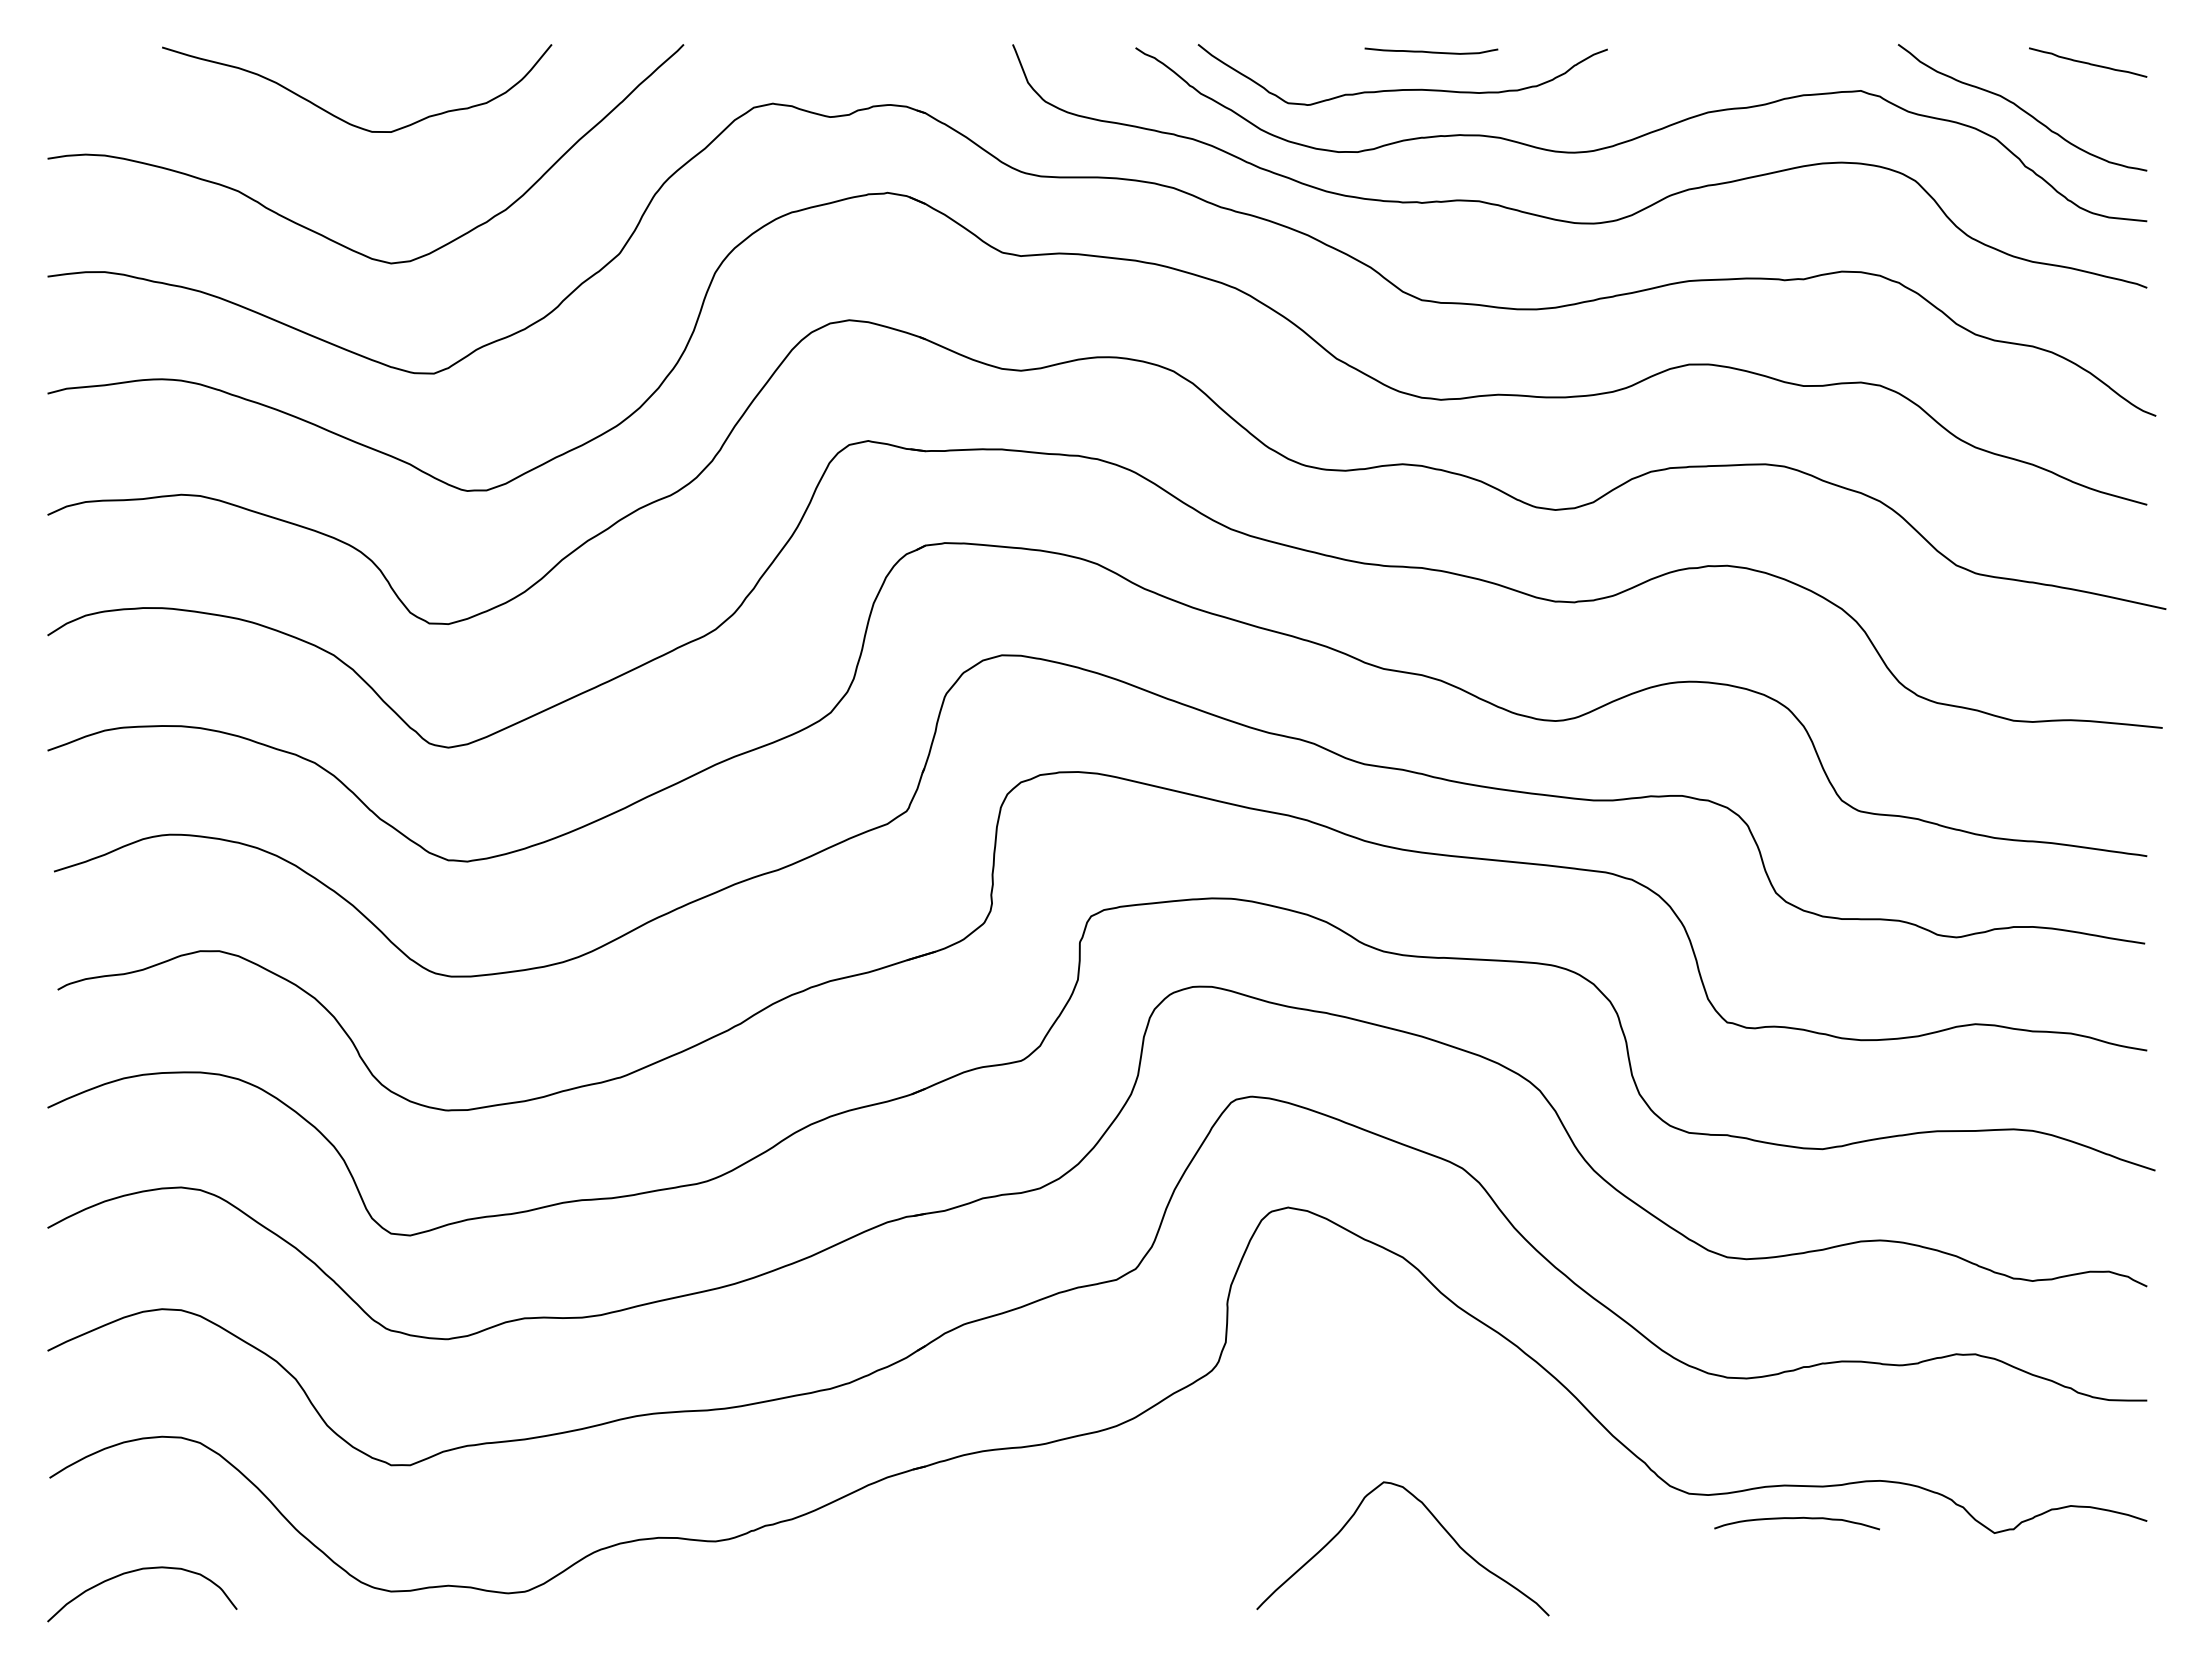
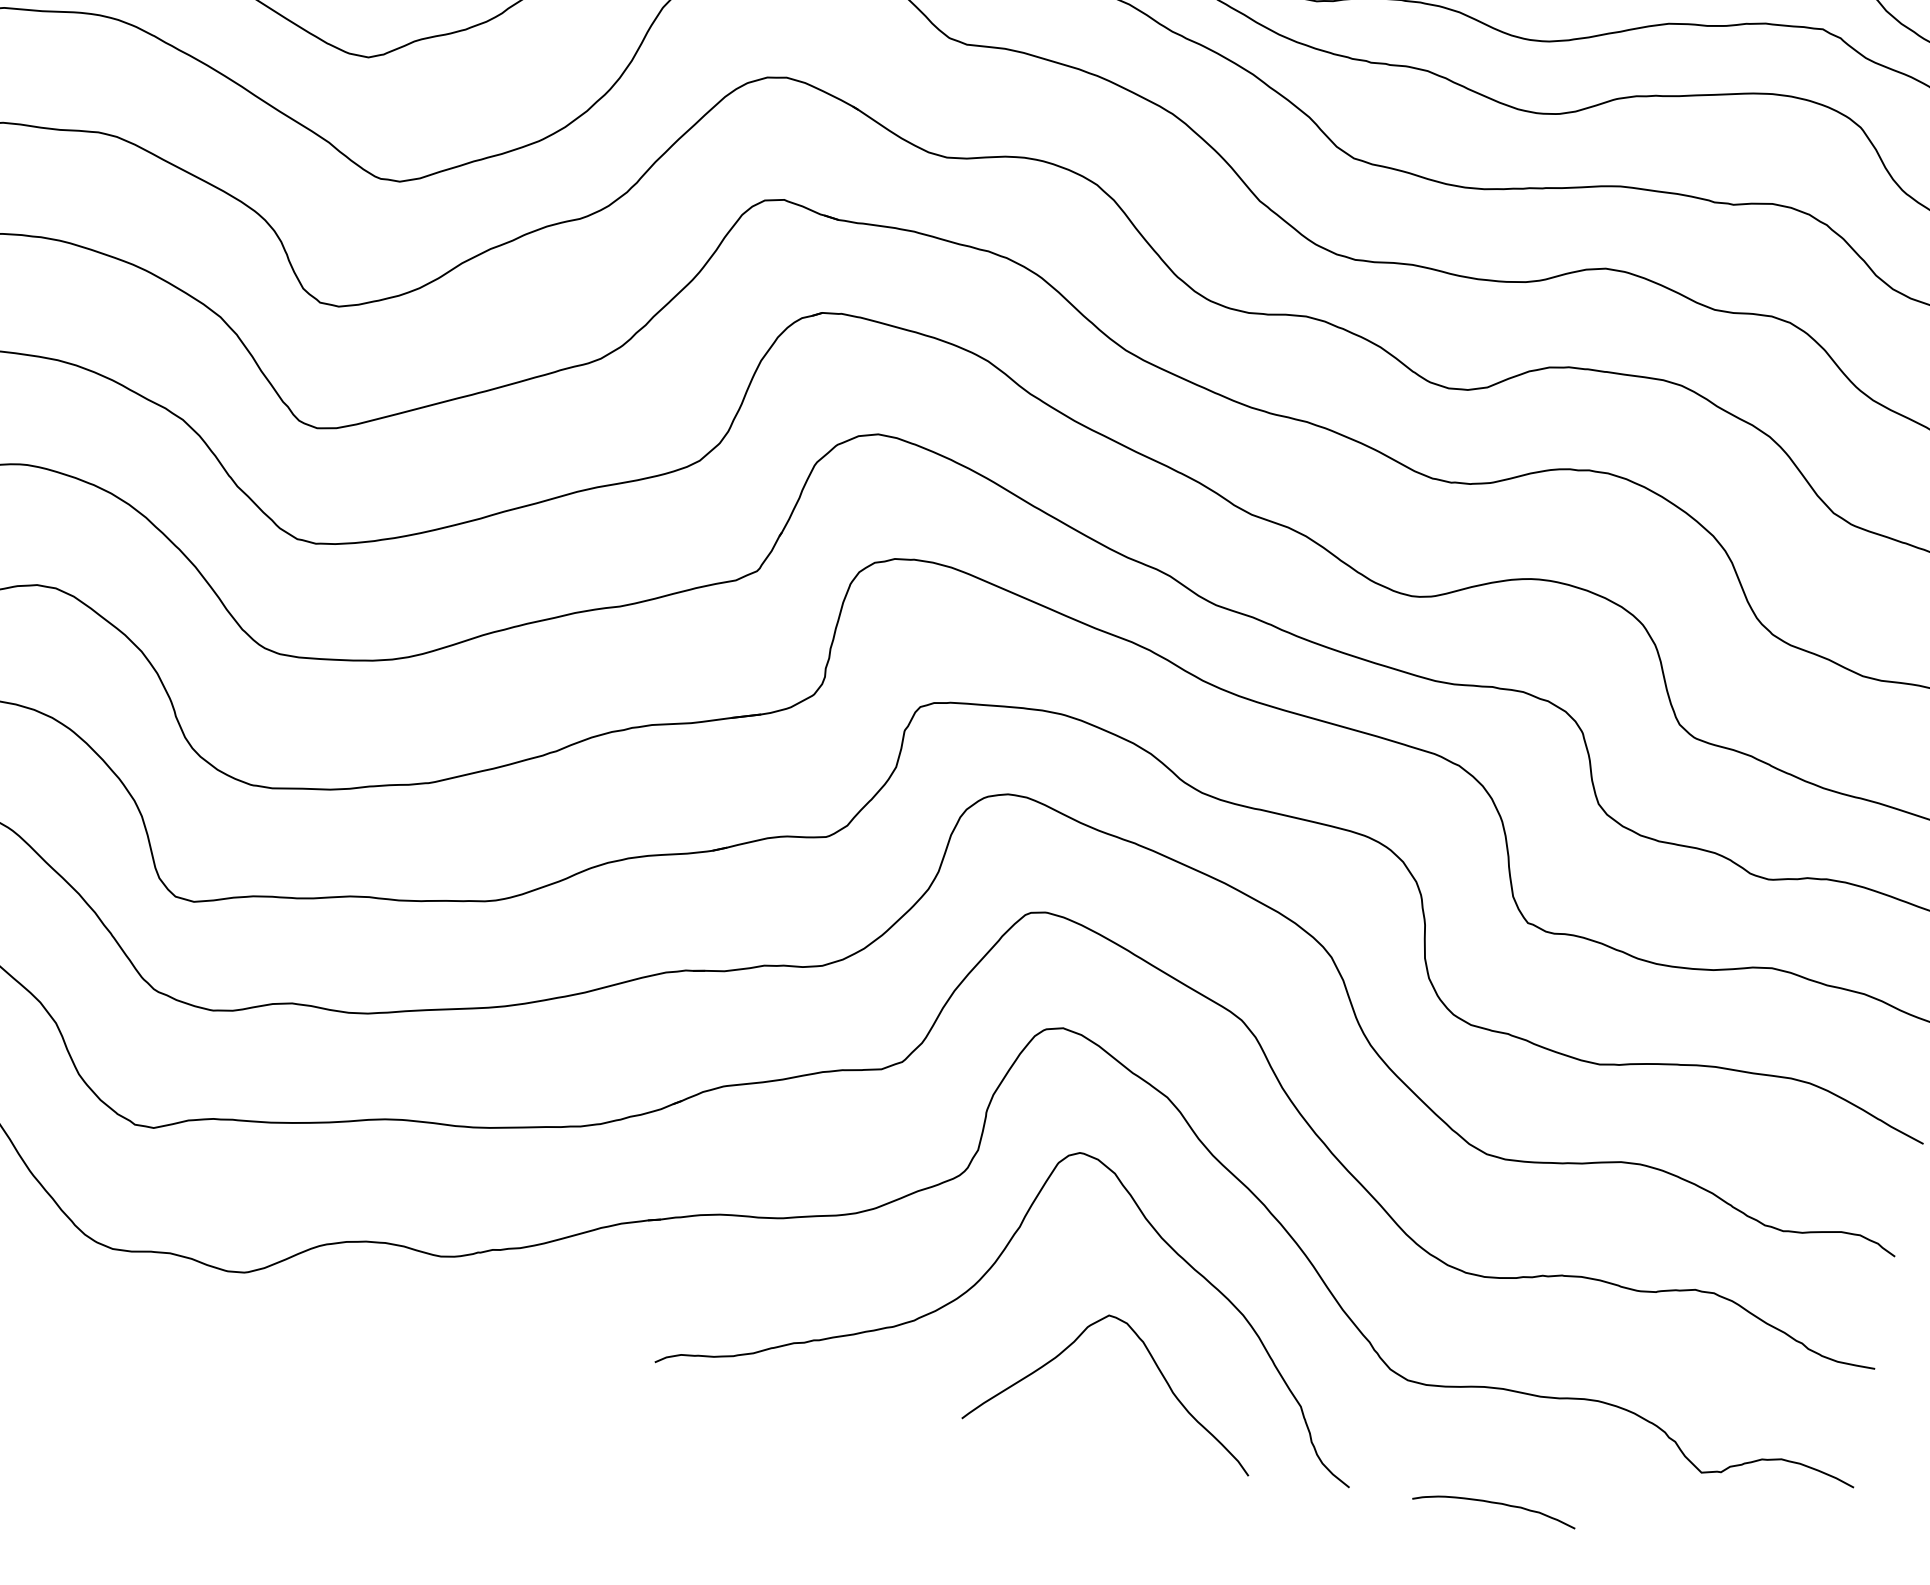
curve: (1263, 1450) -> (996, 1263), added
curve: (1796, 1518) -> (1494, 1503), moved

